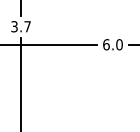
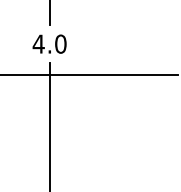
text: (20, 26) -> (48, 43), 3.7 -> 4.0

